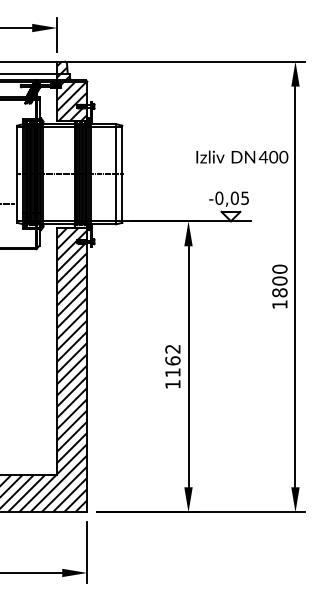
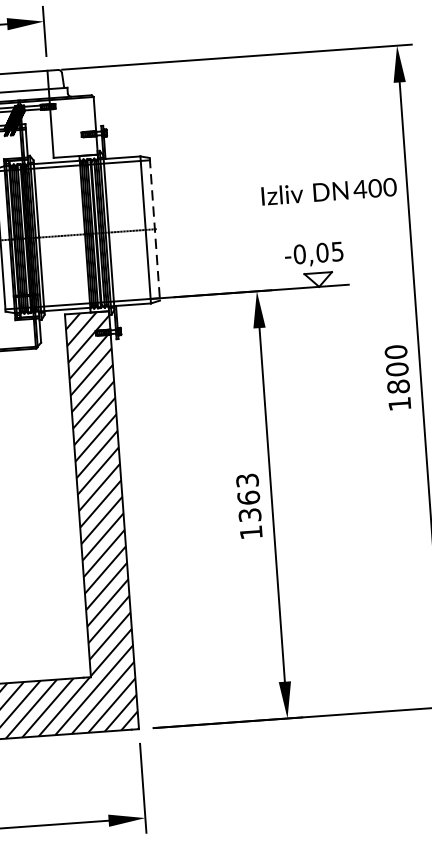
hatch: (72, 90) -> (72, 111), removed
line: (122, 174) -> (155, 229), solid -> dashed
text: (172, 360) -> (248, 497), 1162 -> 1363

